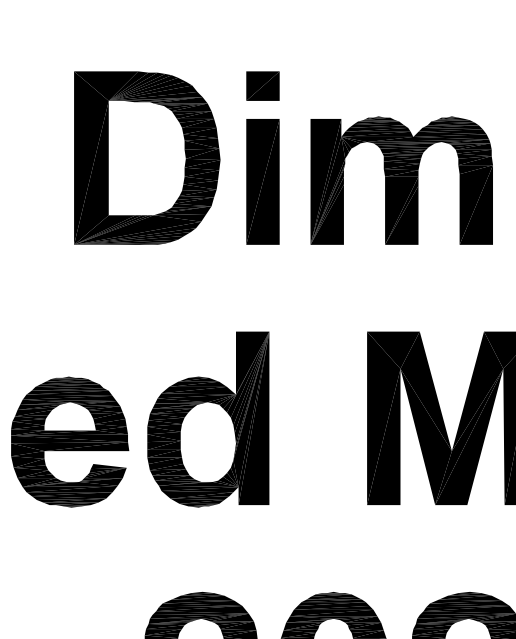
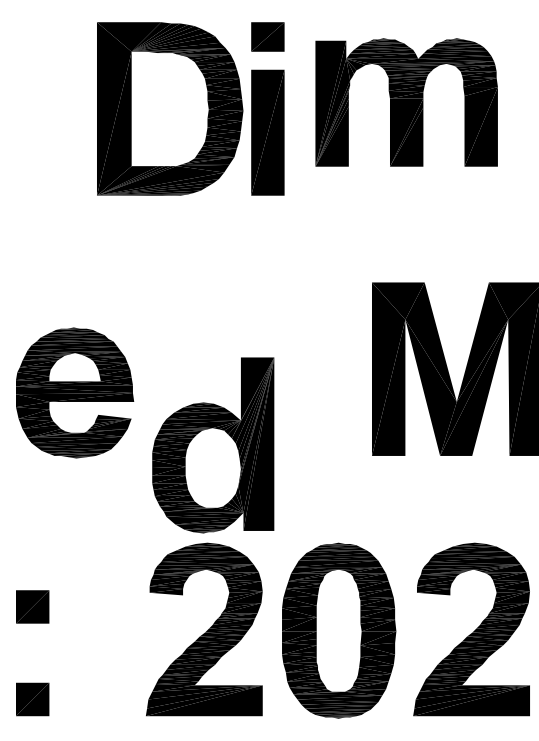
part: (147, 157) -> (170, 108), moved
part: (401, 180) -> (406, 102), moved
part: (208, 419) -> (213, 445), moved

